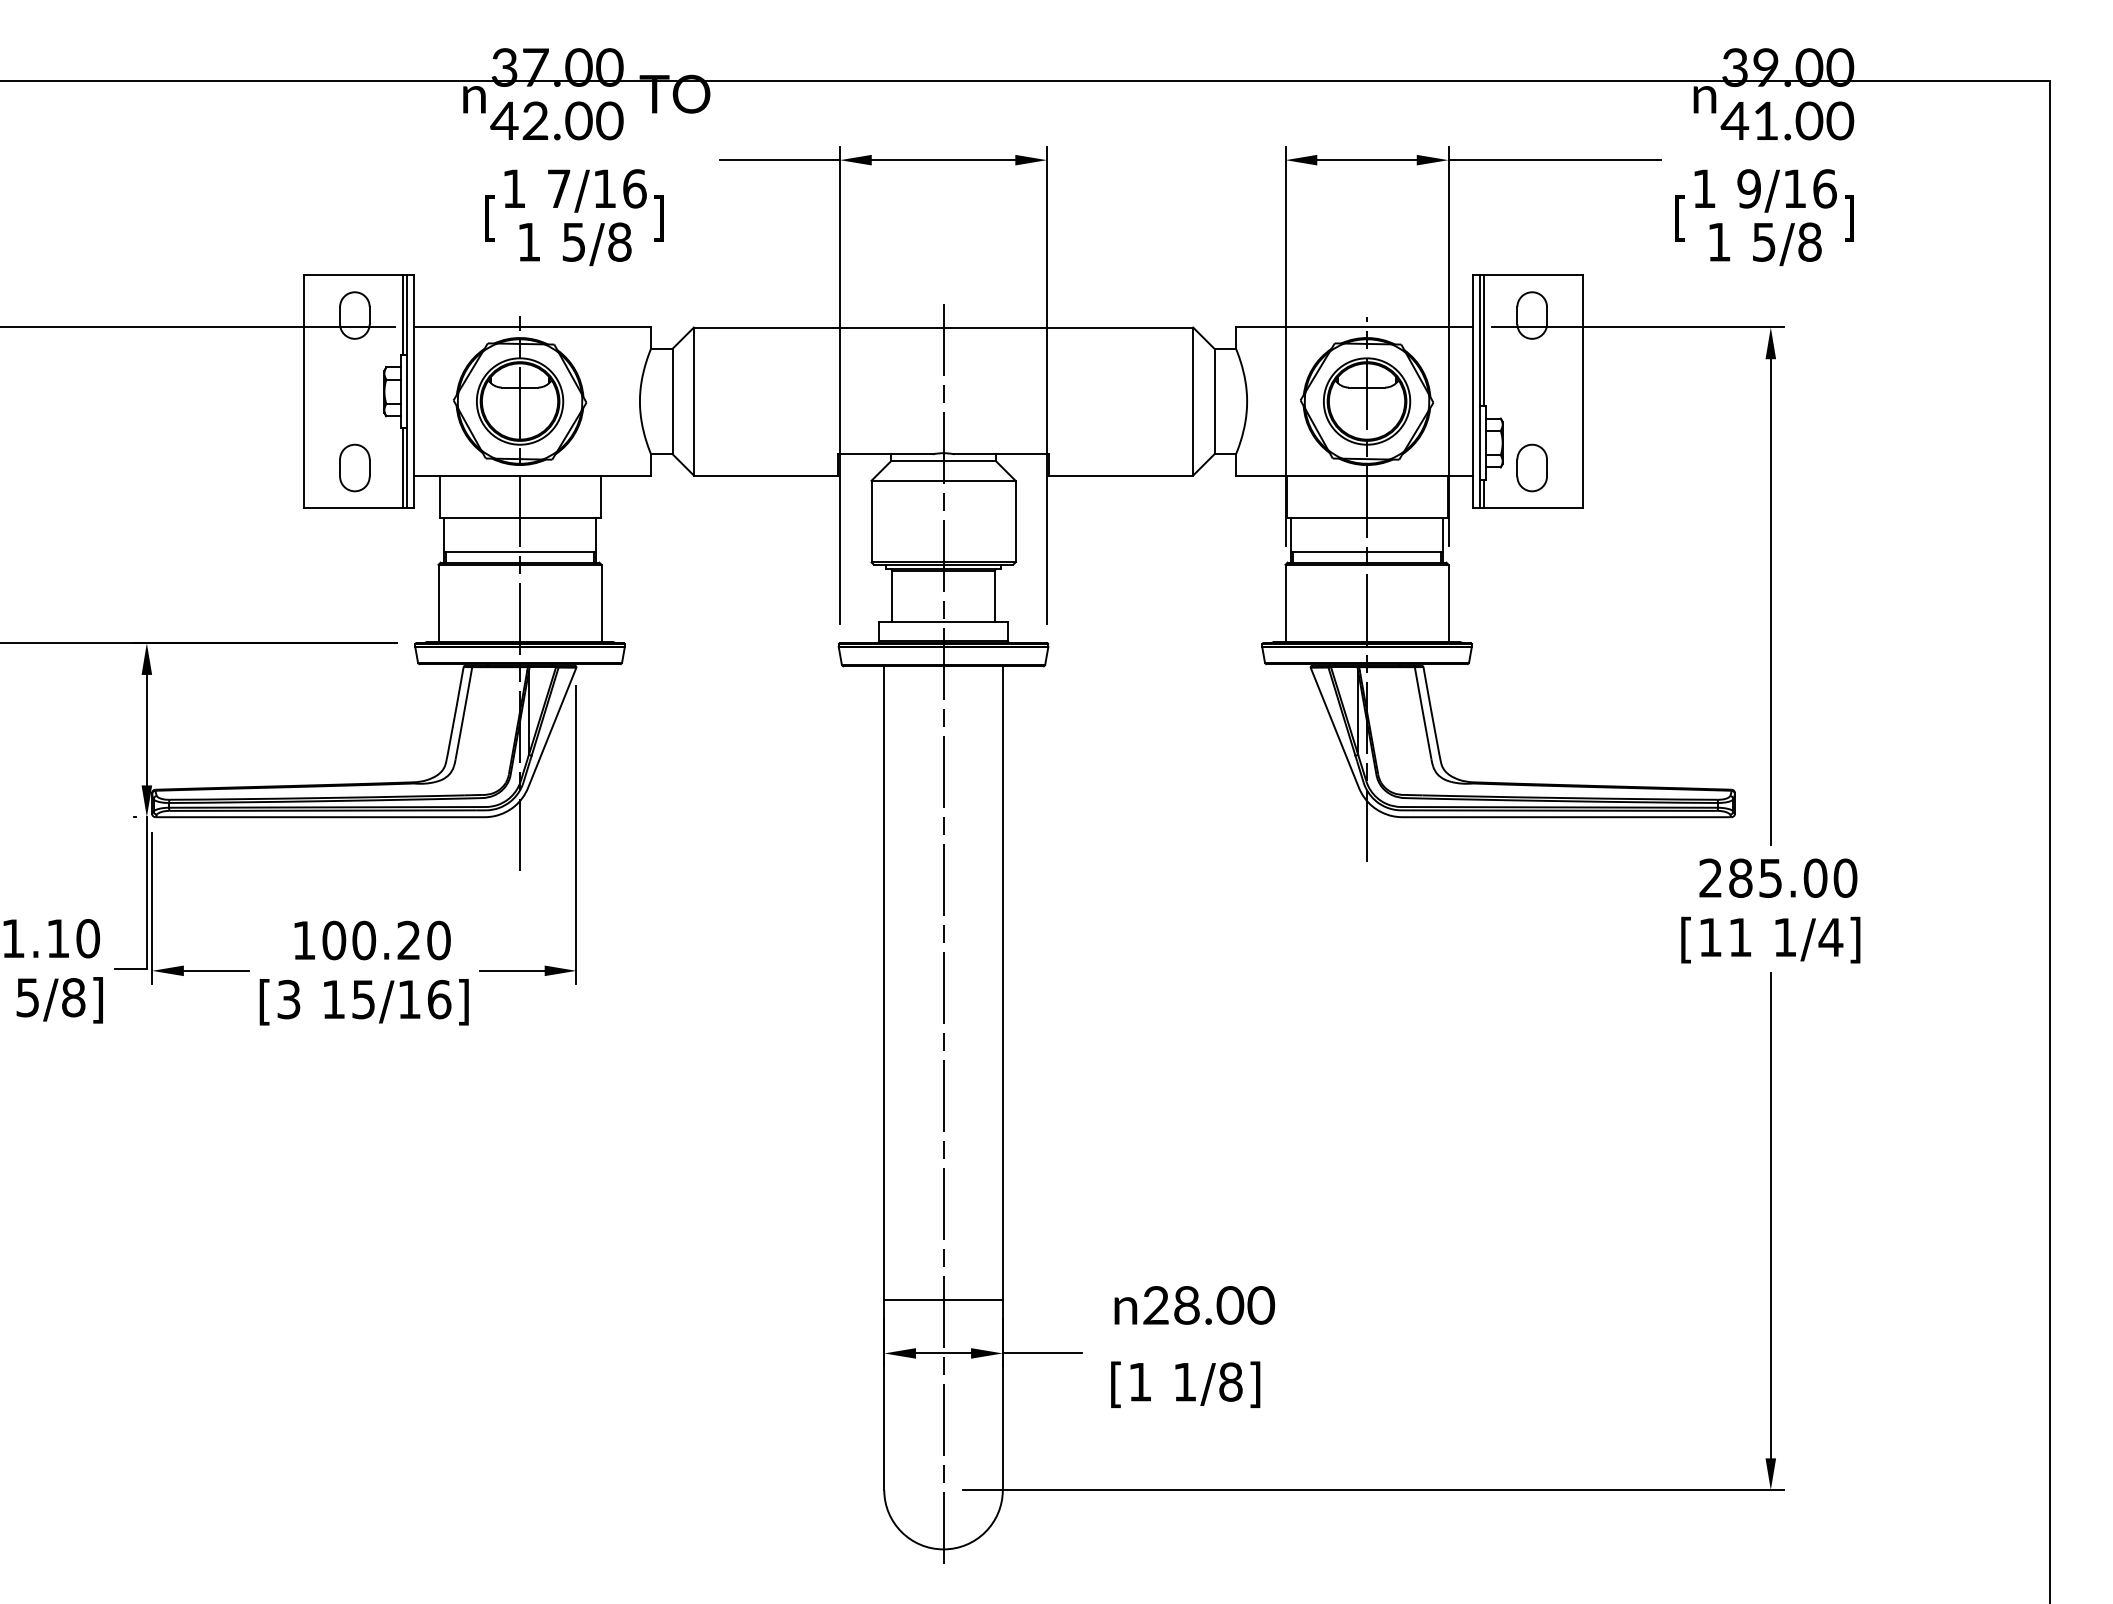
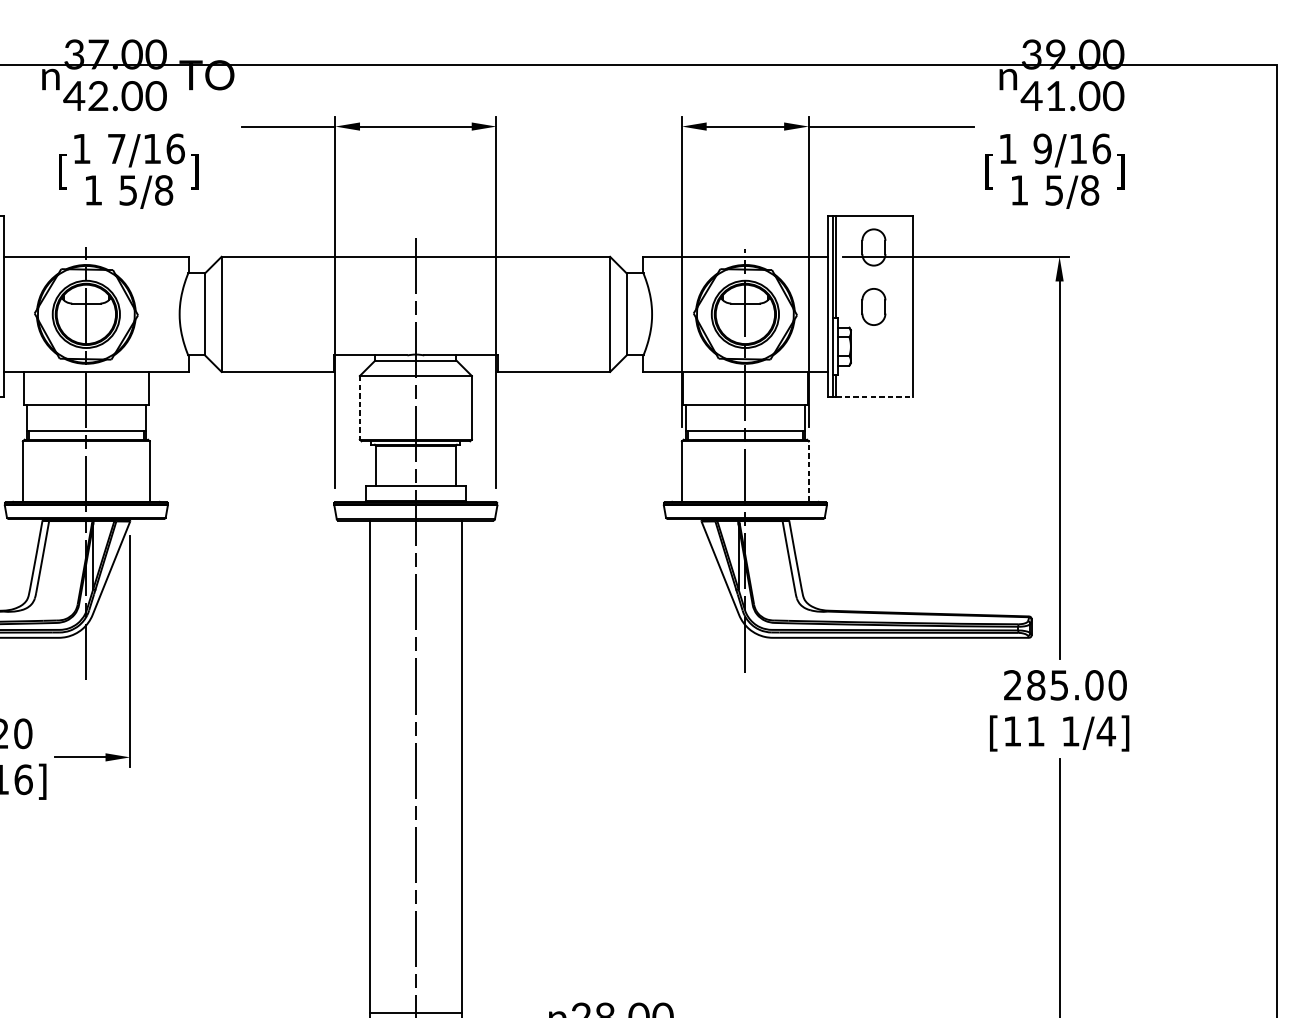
part: (1531, 467) -> (873, 306), moved
line: (1533, 508) -> (874, 397), solid -> dashed
line: (871, 521) -> (359, 407), solid -> dashed
line: (1448, 603) -> (808, 471), solid -> dashed

